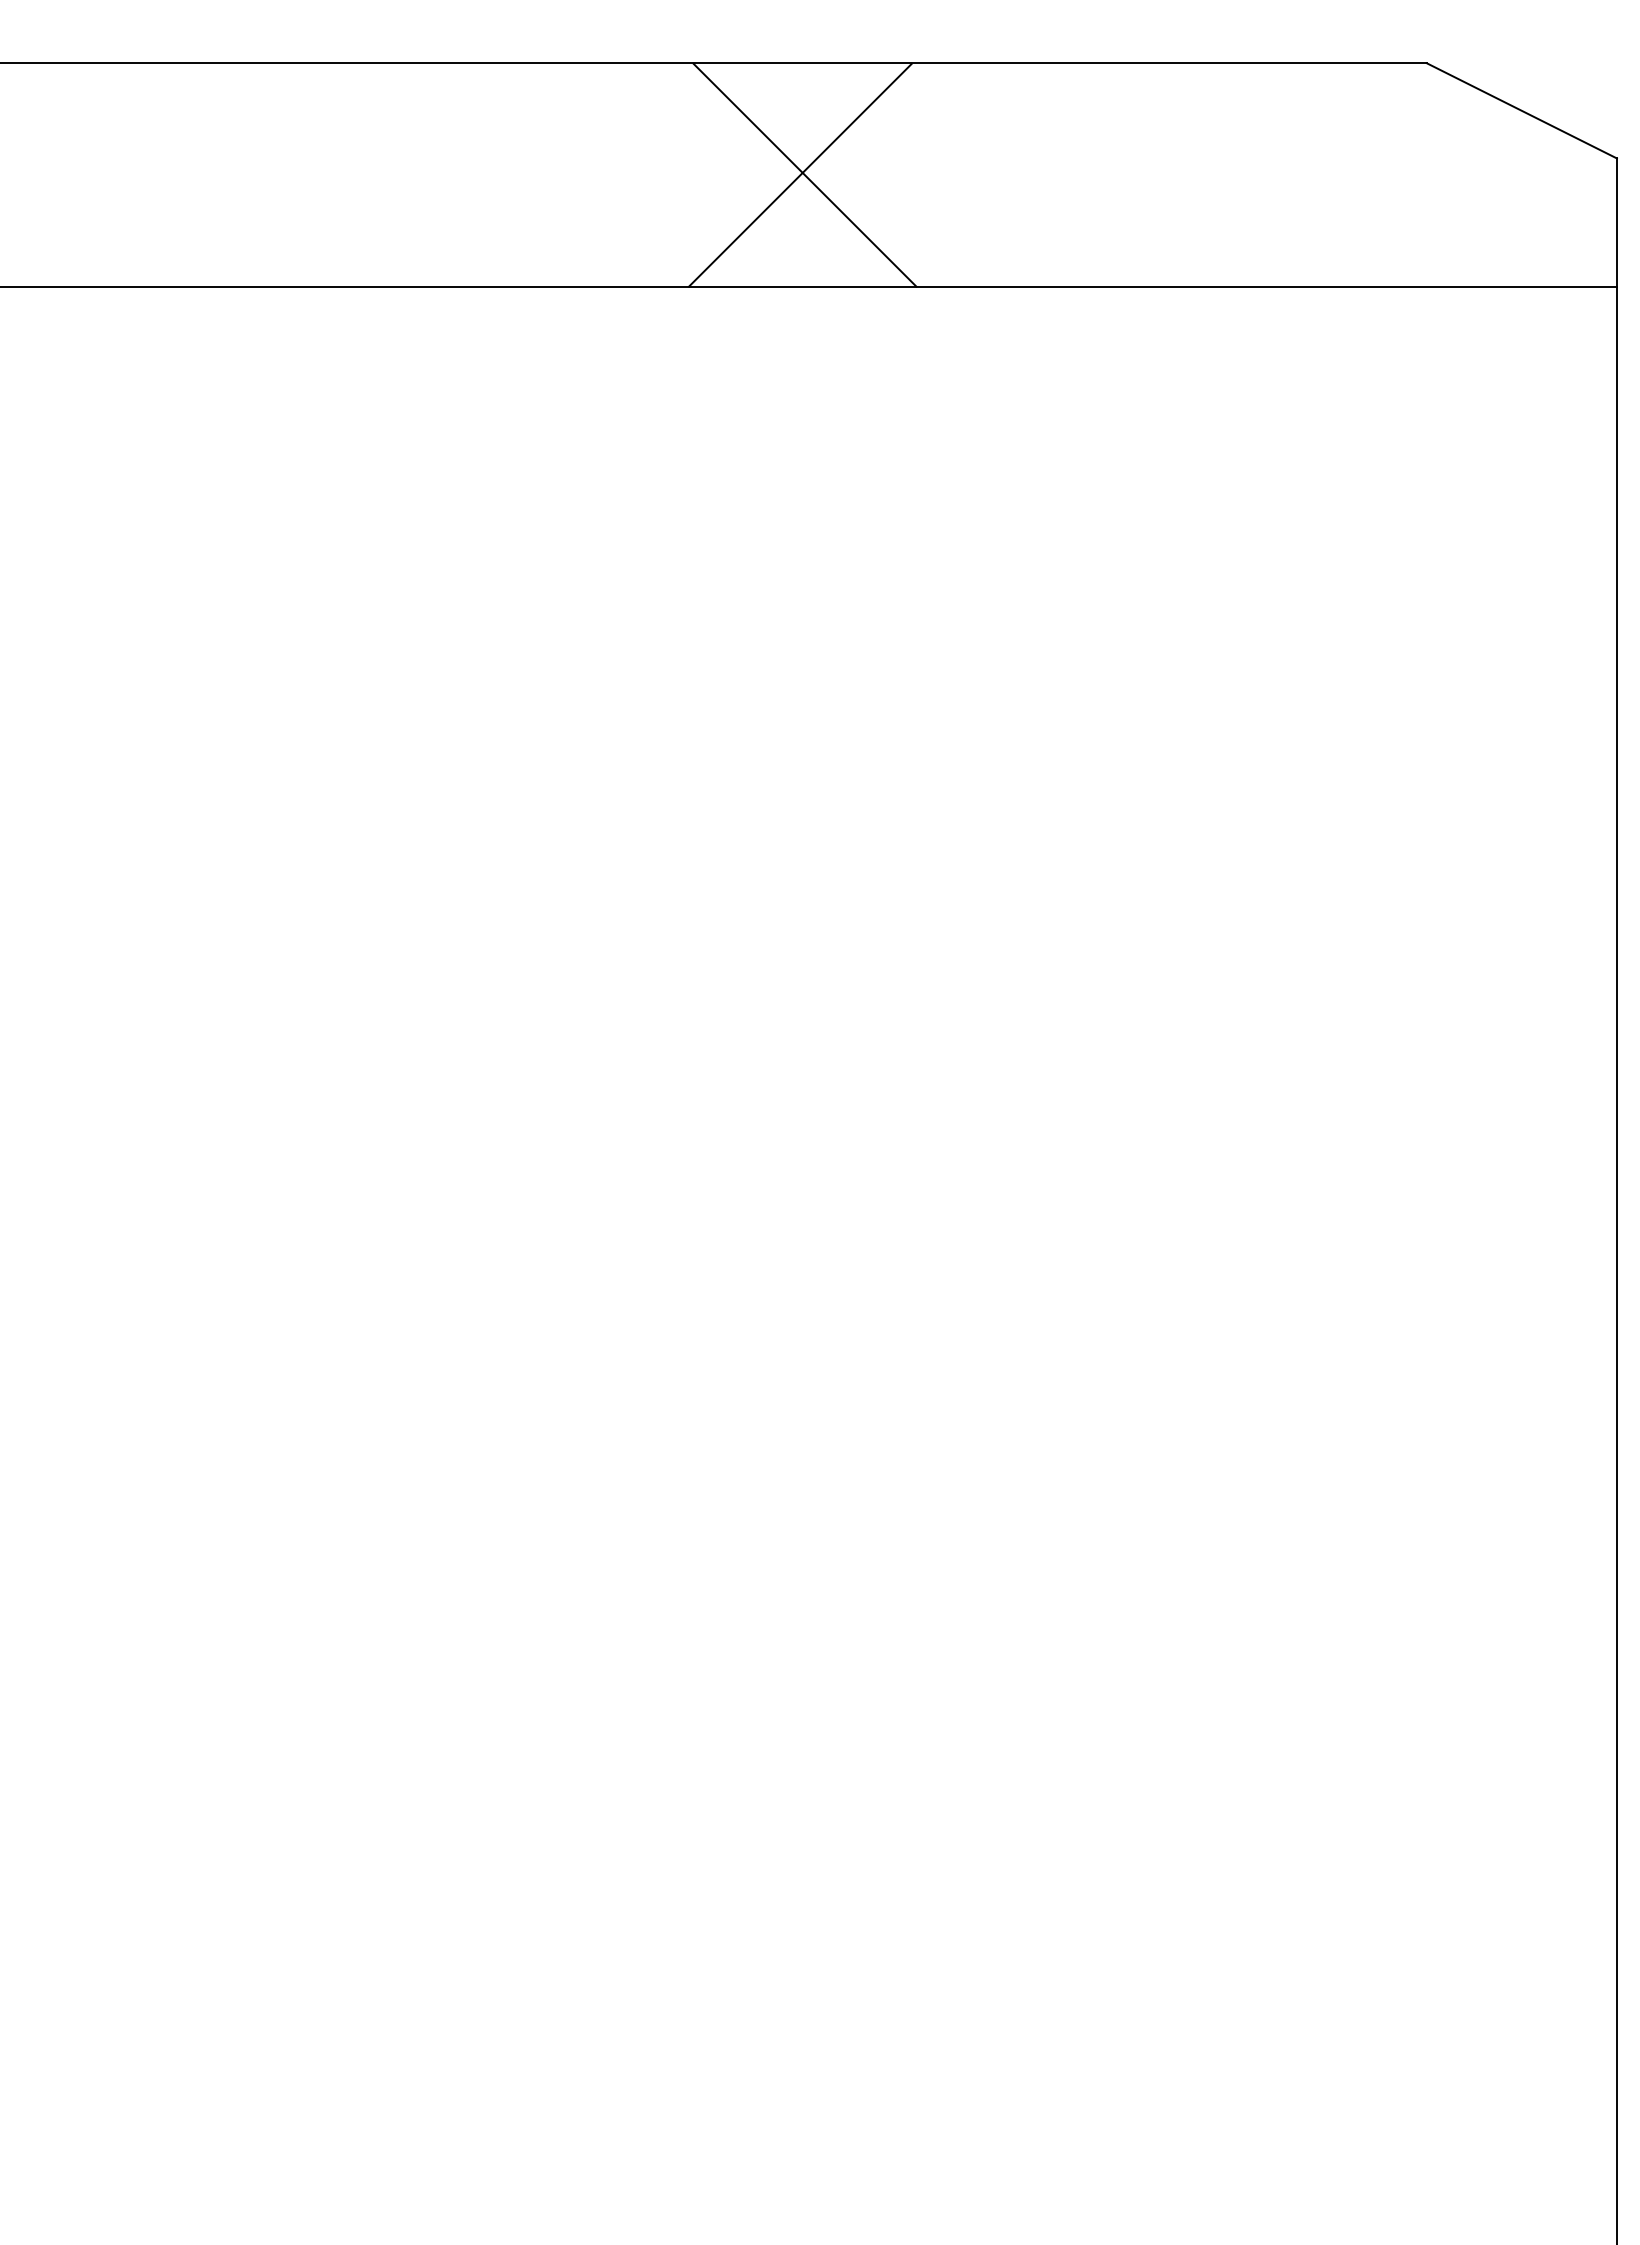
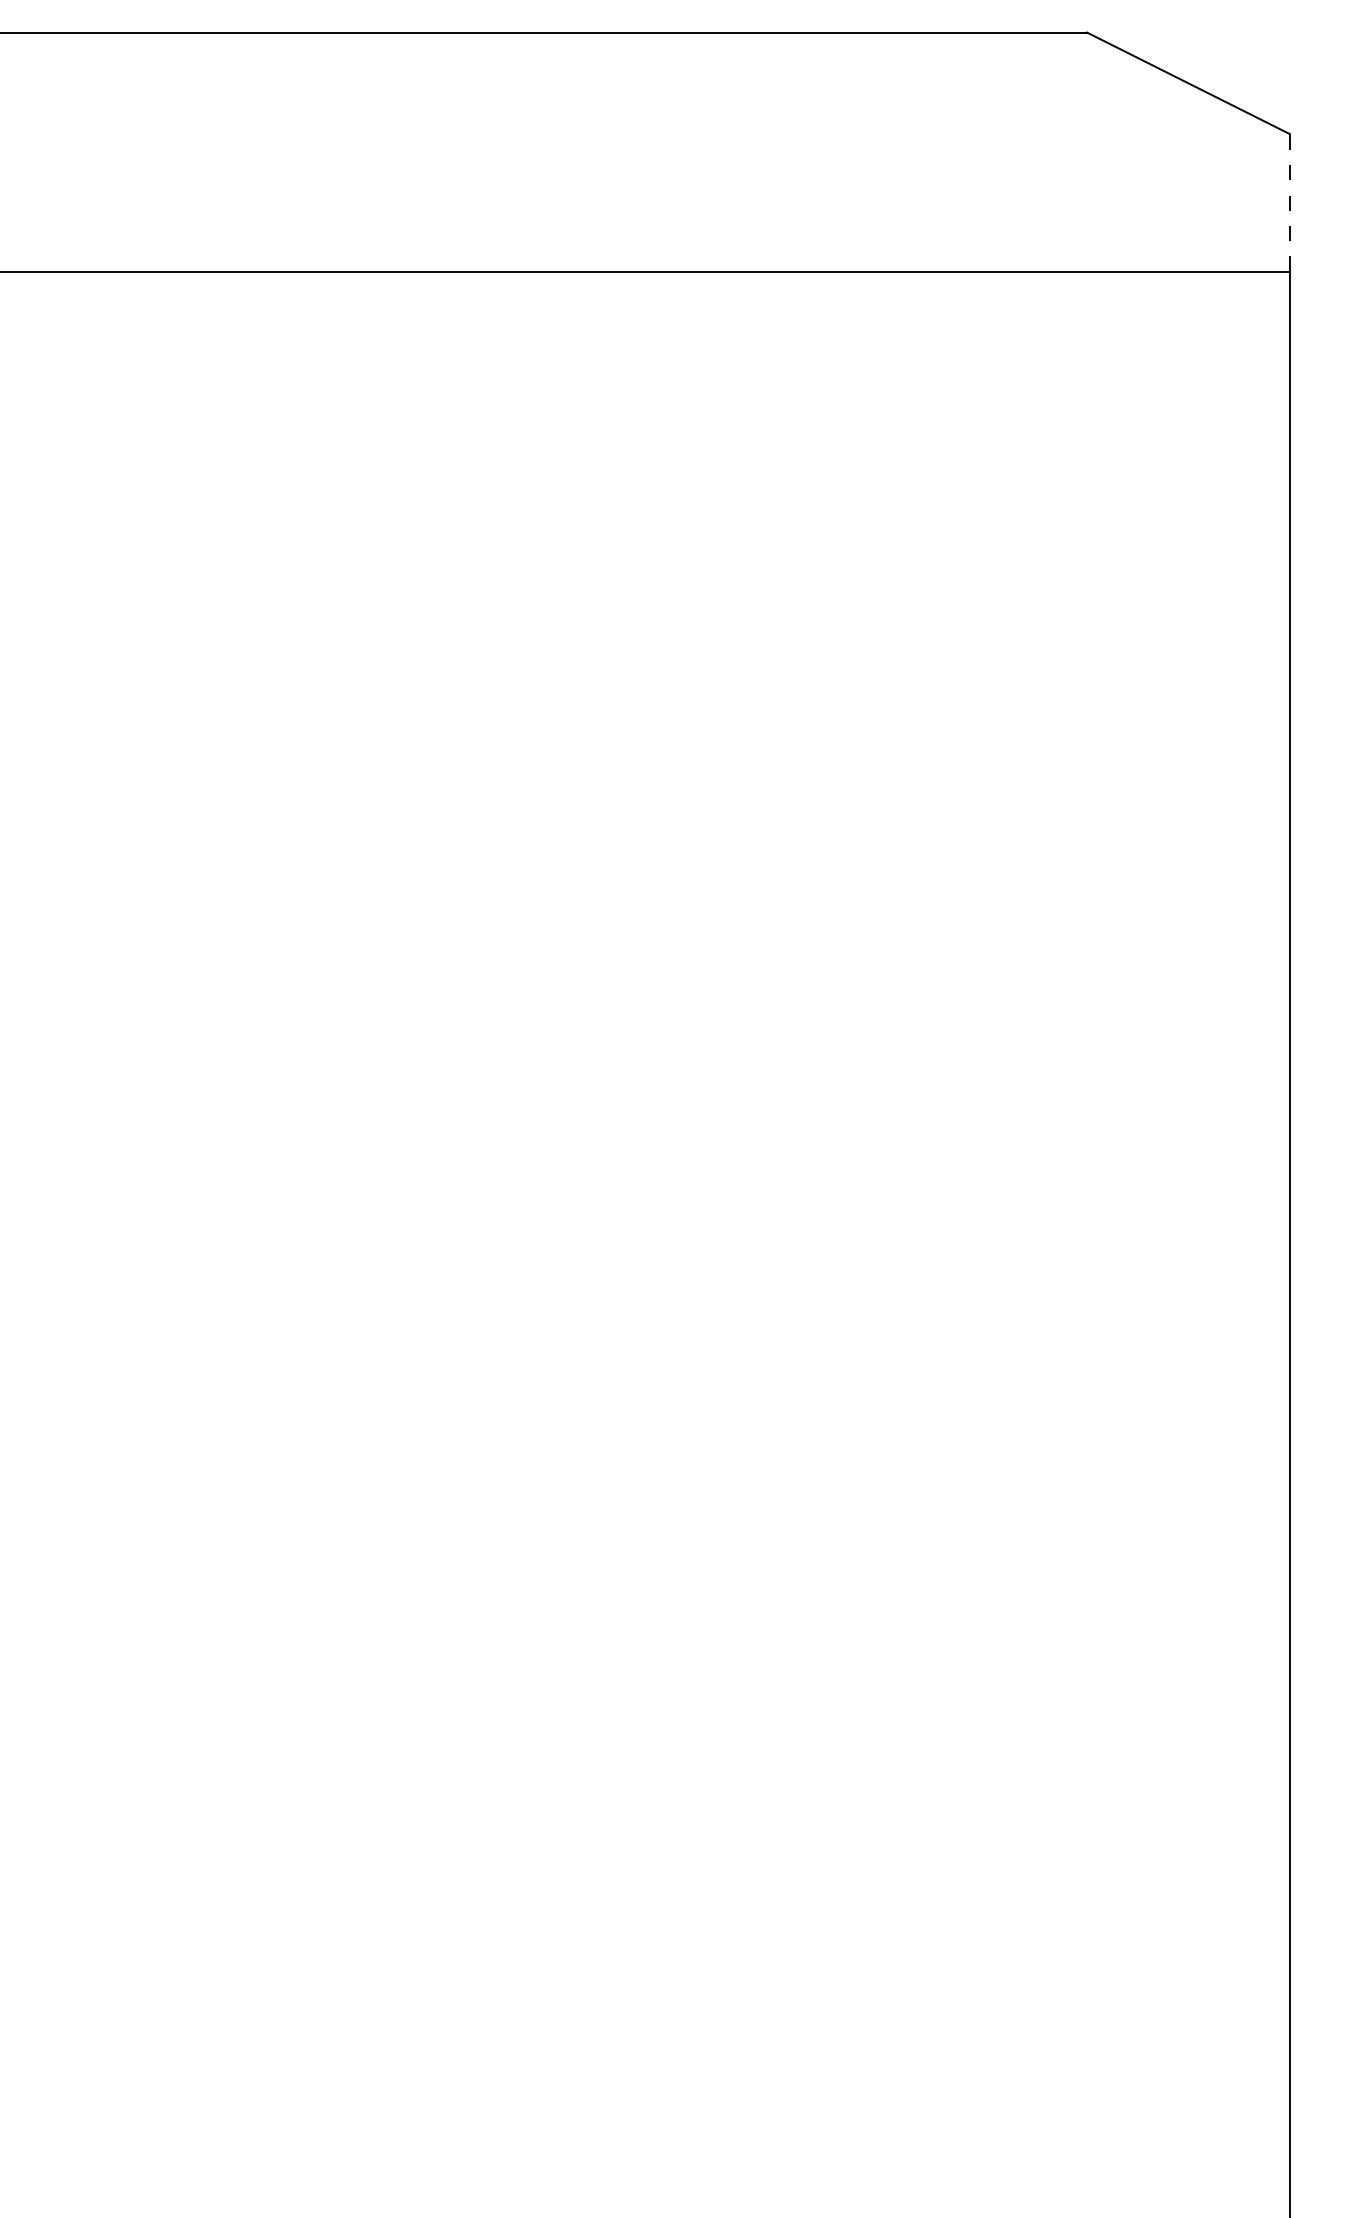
hatch: (802, 175) -> (420, 152), removed
line: (1616, 222) -> (1289, 202), solid -> dashed

